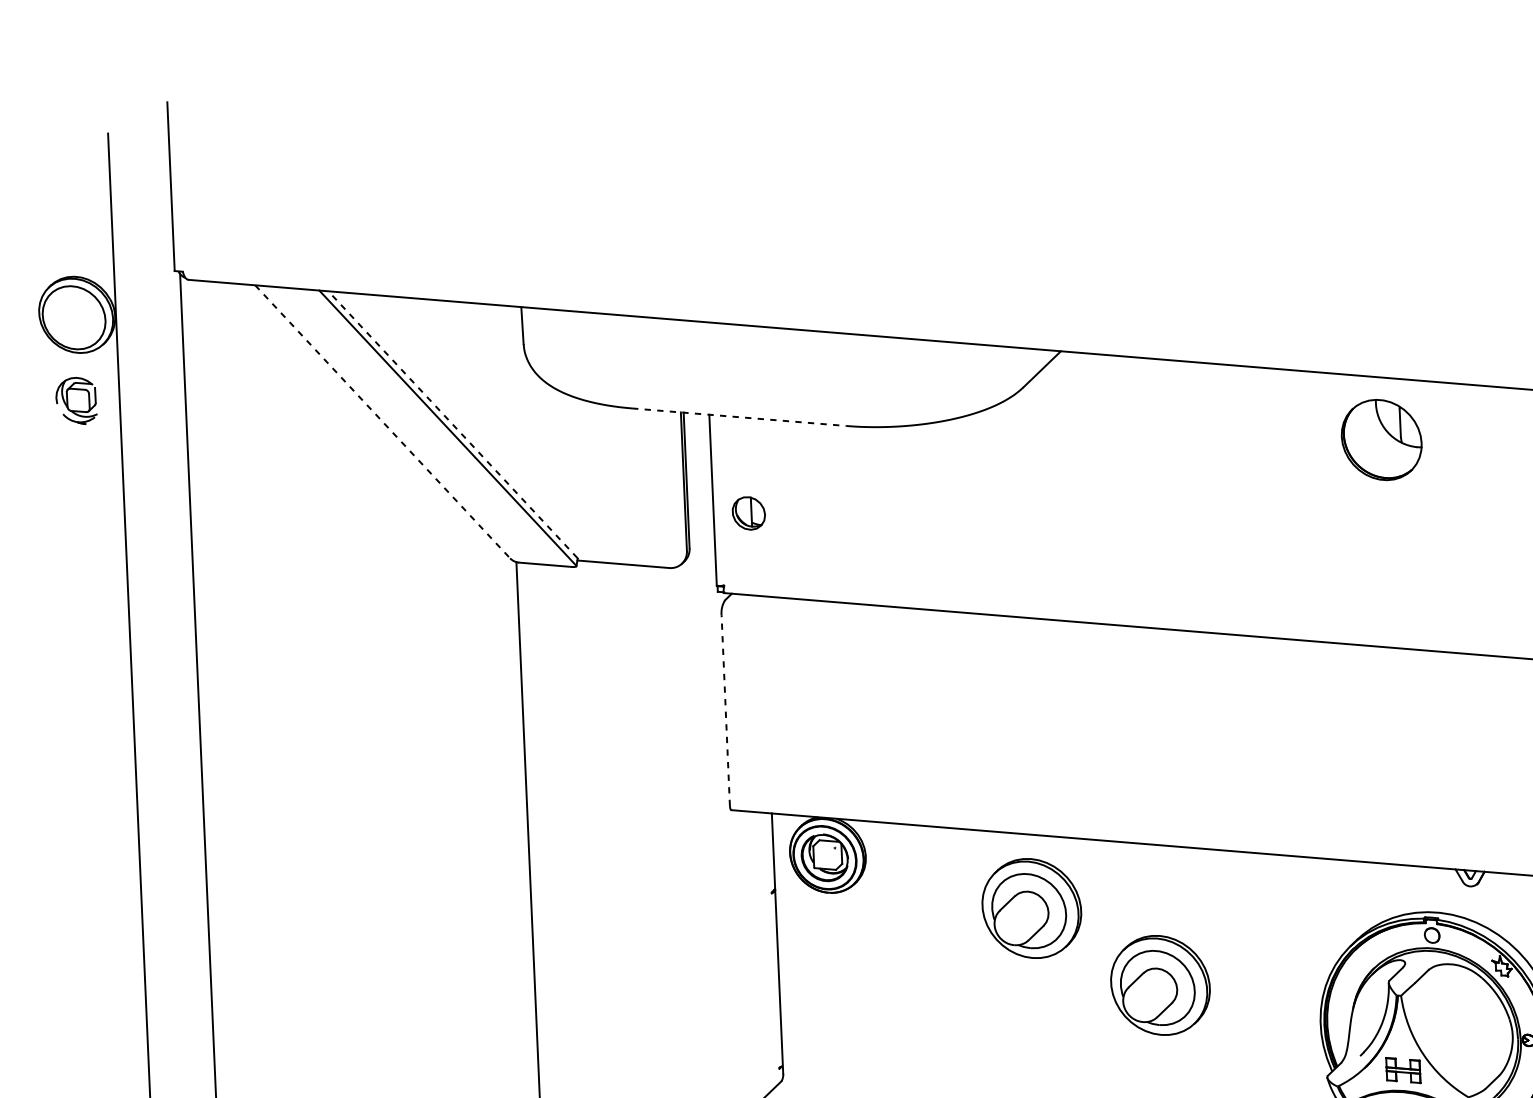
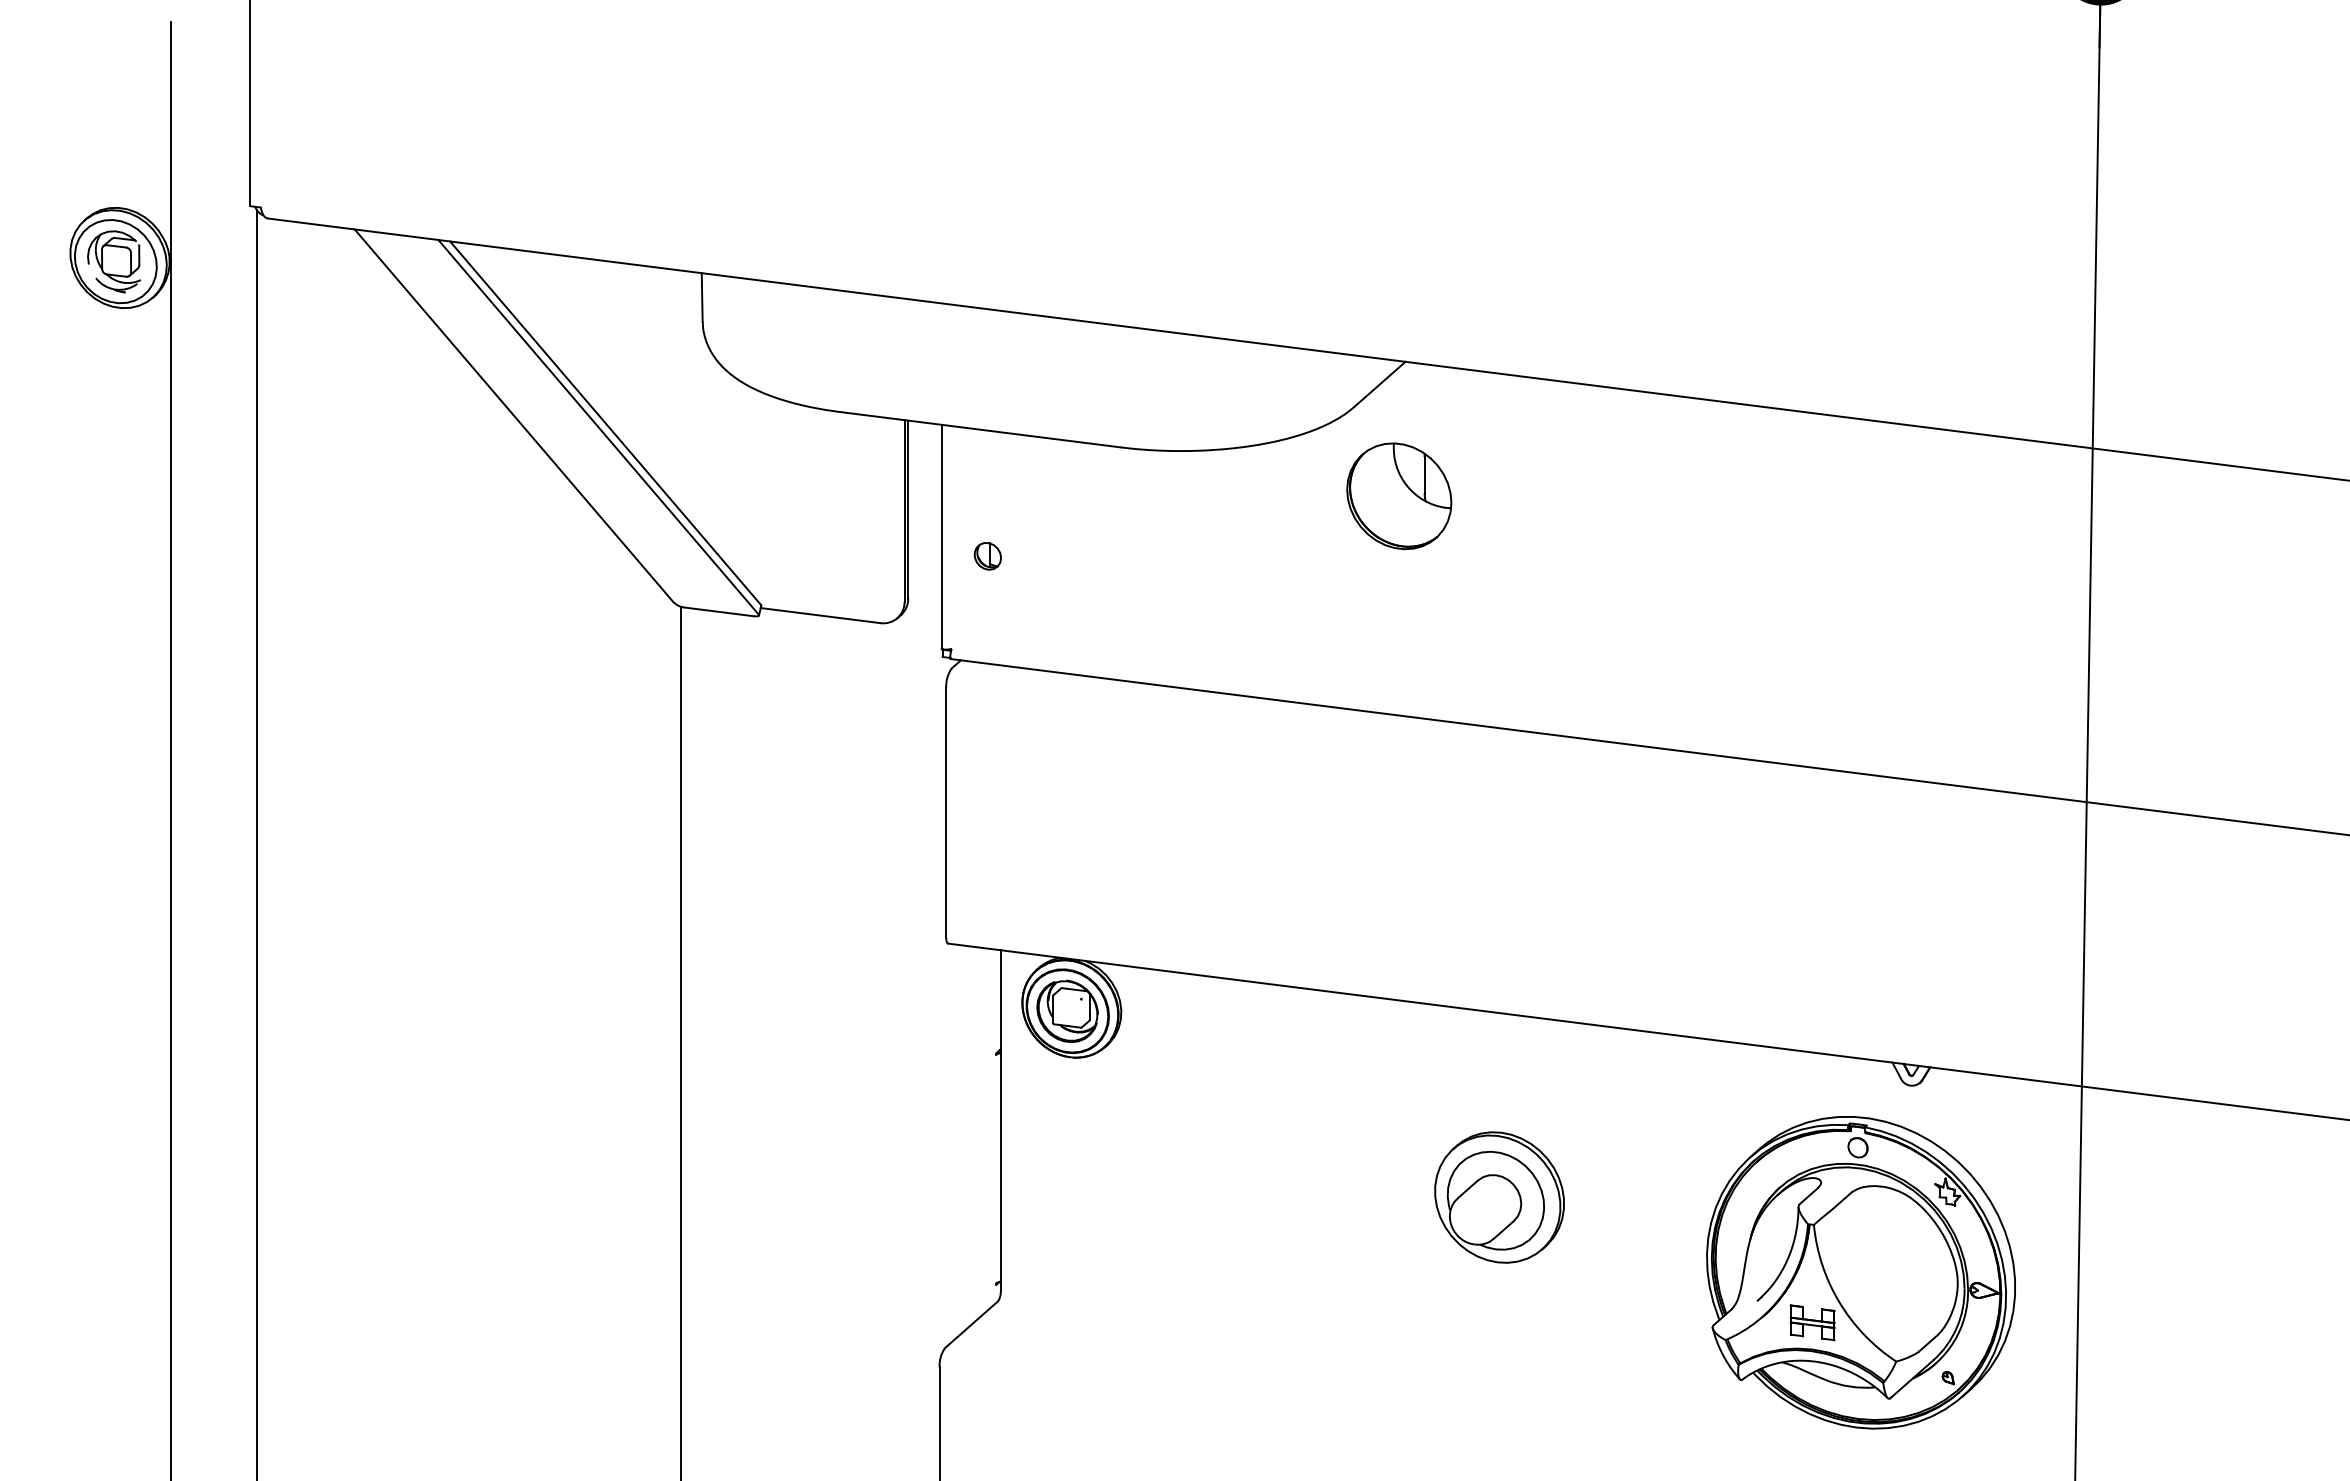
part: (76, 400) -> (114, 261), moved
line: (739, 417) -> (981, 429), dashed -> solid
line: (382, 421) -> (513, 415), dashed -> solid
line: (452, 424) -> (605, 422), dashed -> solid
part: (1381, 440) -> (1399, 496), moved
part: (748, 513) -> (987, 556), size x0.62
line: (725, 710) -> (946, 812), dashed -> solid
part: (1031, 908) -> (1335, 1089), removed

